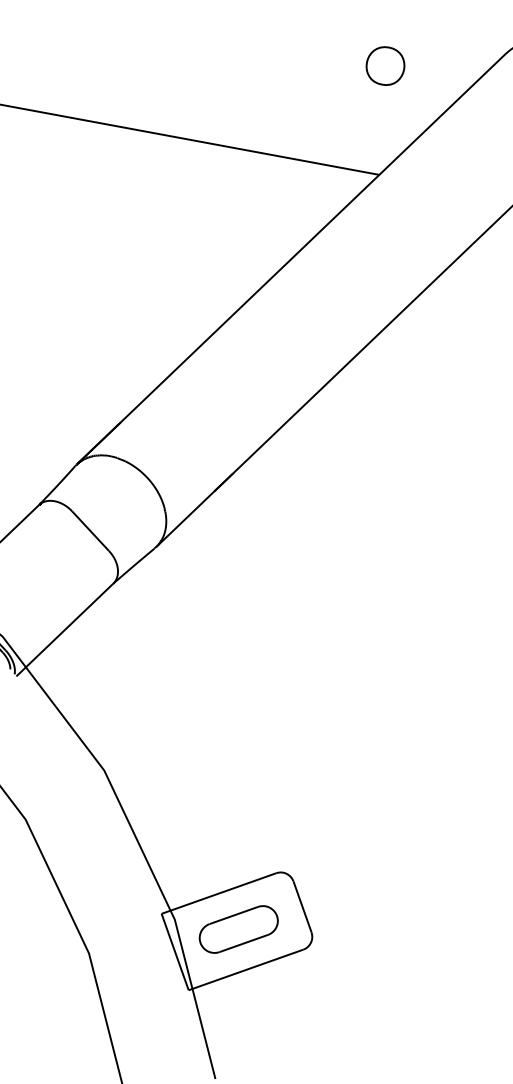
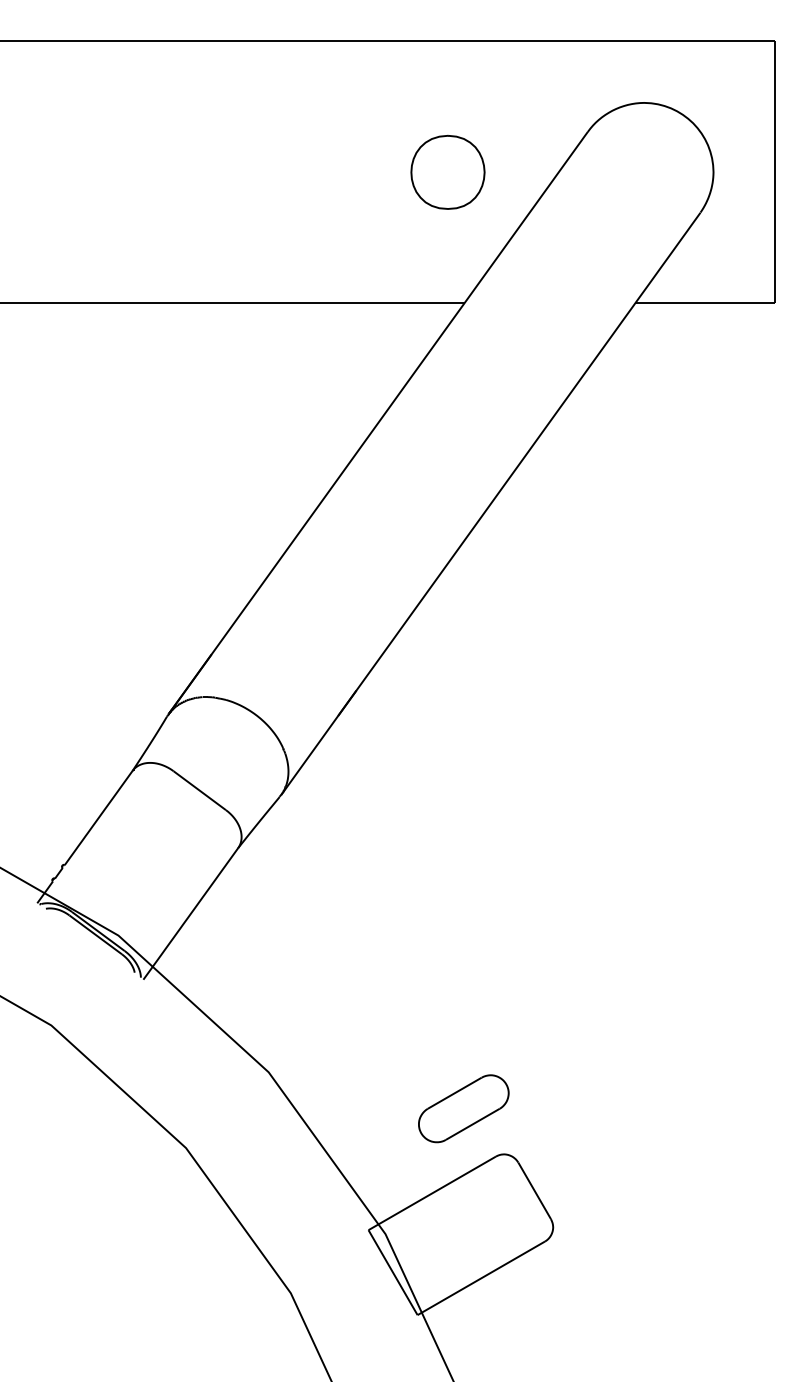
part: (385, 65) -> (447, 171), size x1.6
part: (238, 929) -> (463, 1108), moved

